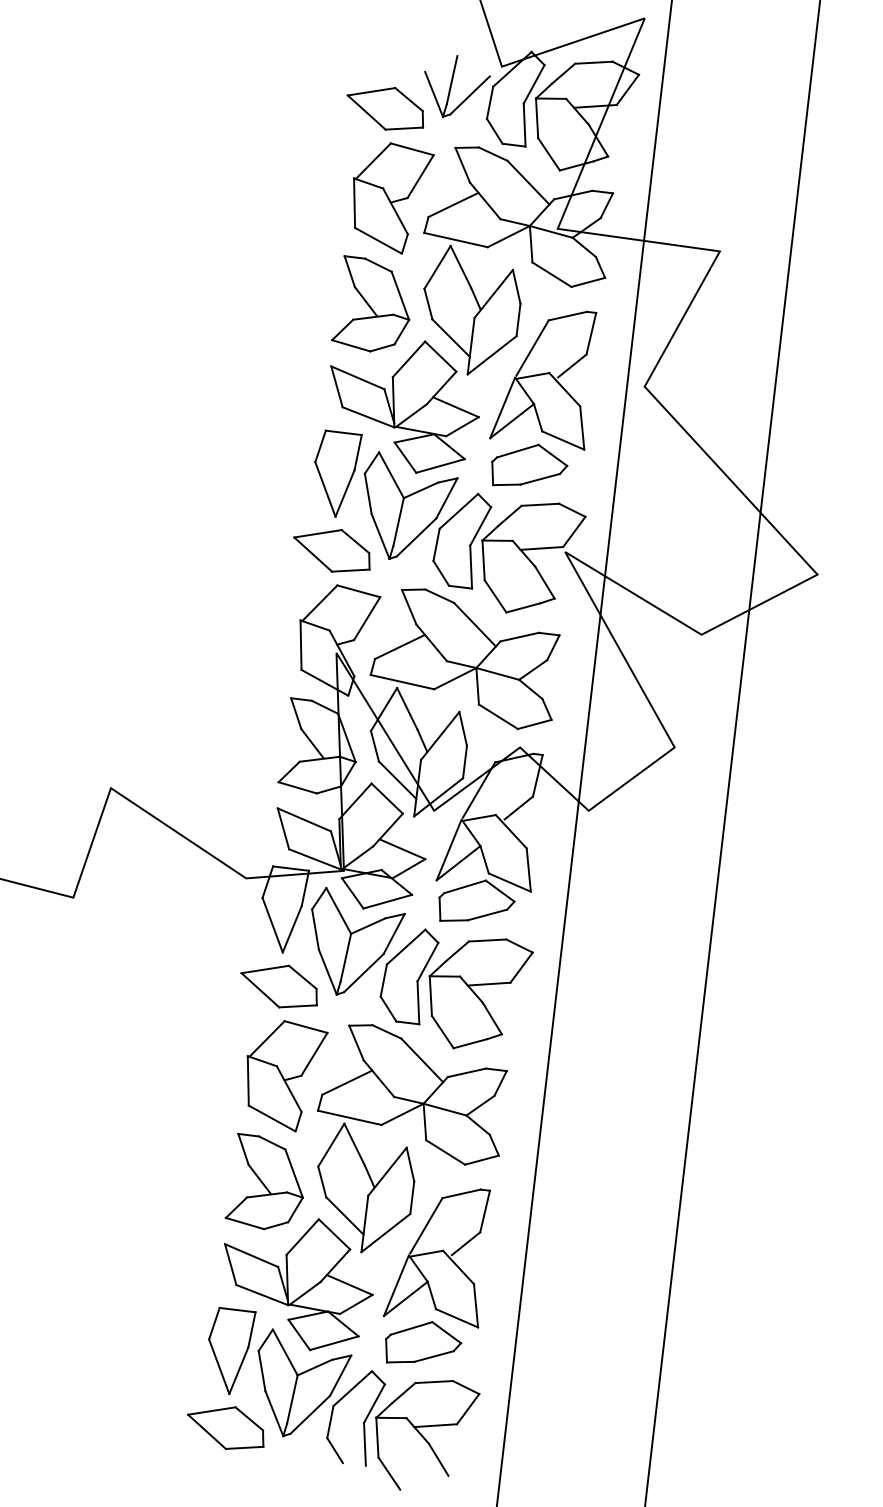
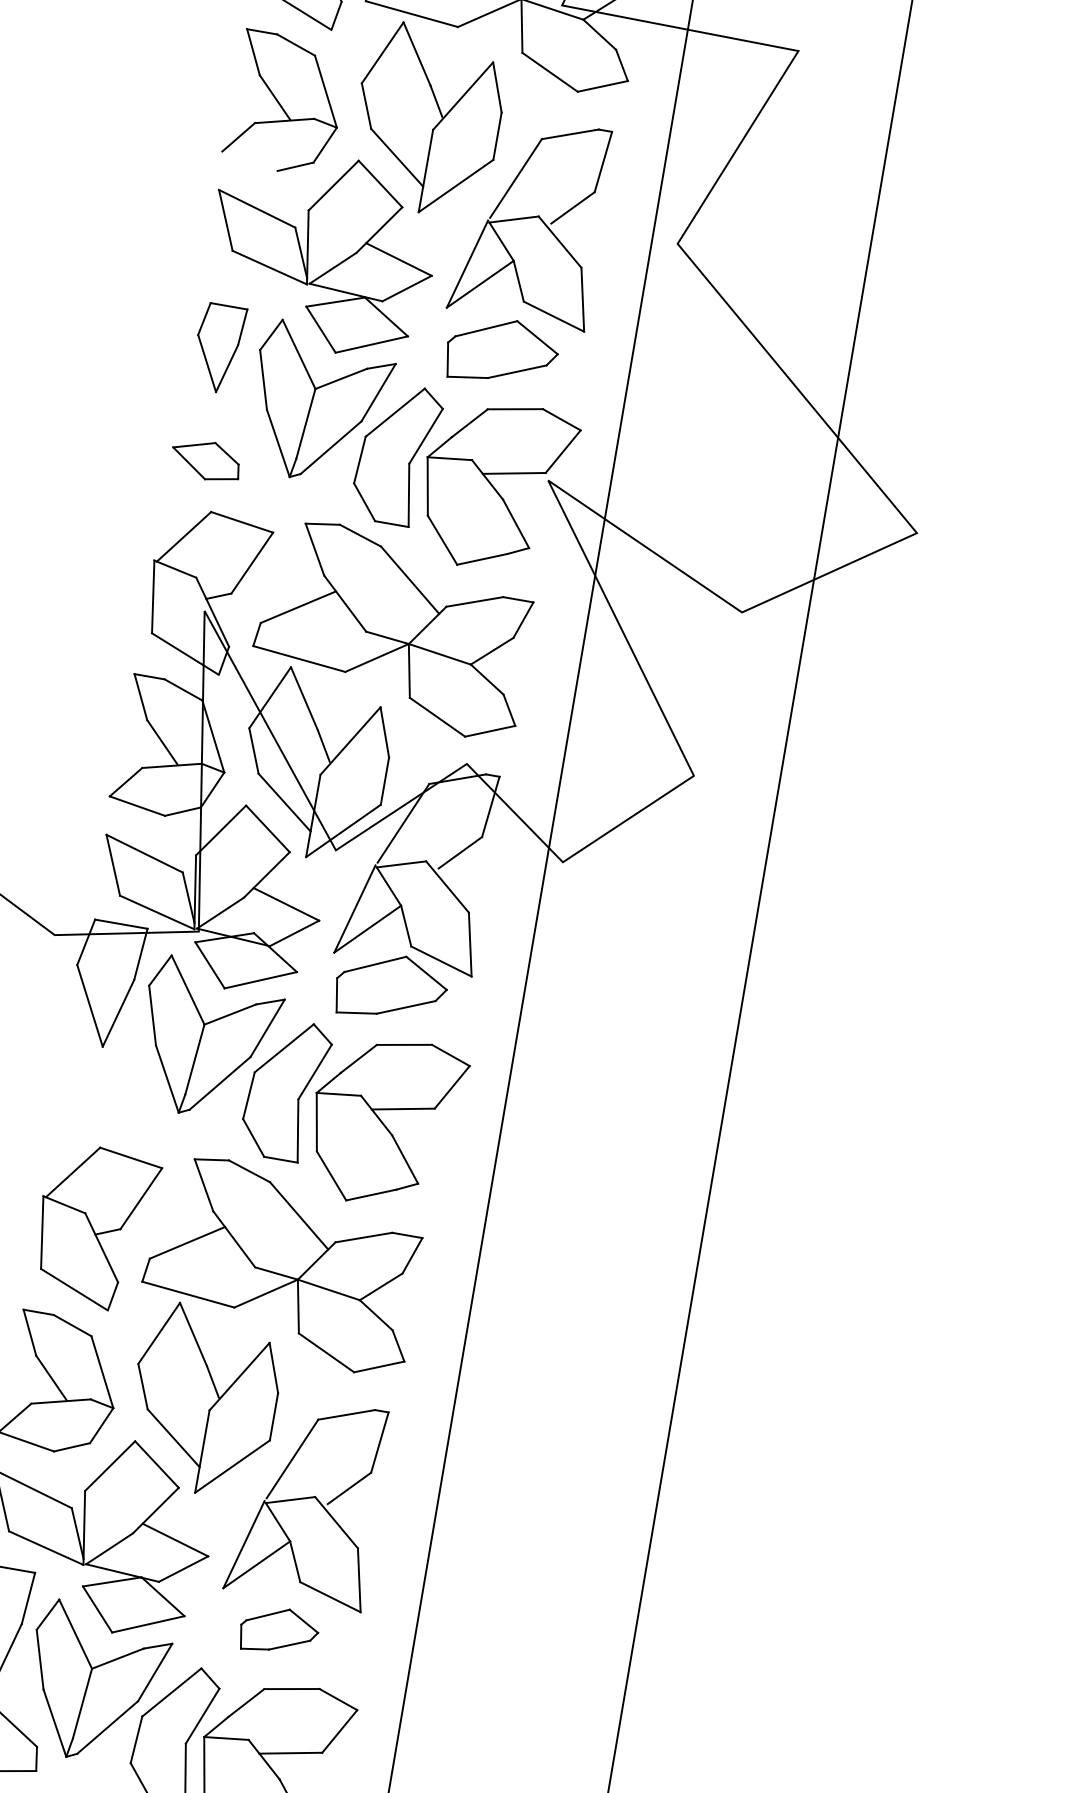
line: (351, 345) -> (250, 160), removed
part: (338, 473) -> (221, 347), size x0.7
part: (331, 550) -> (205, 460), size x0.6
part: (278, 986) -> (93, 1096), removed
part: (423, 1342) -> (279, 1630), size x0.7

